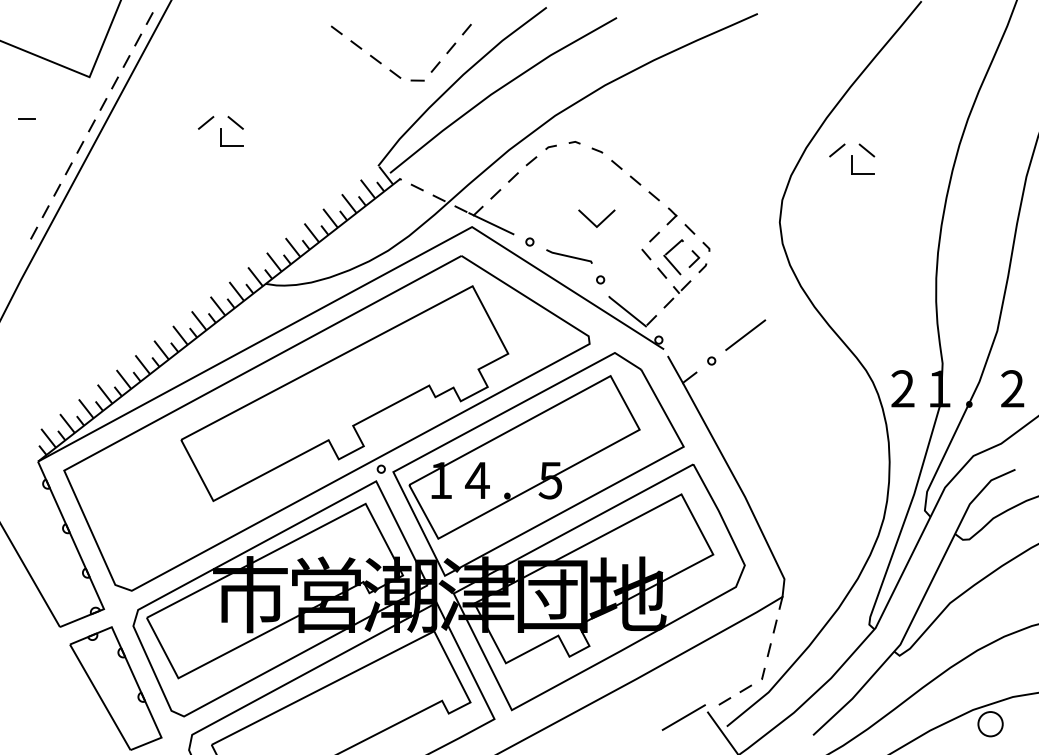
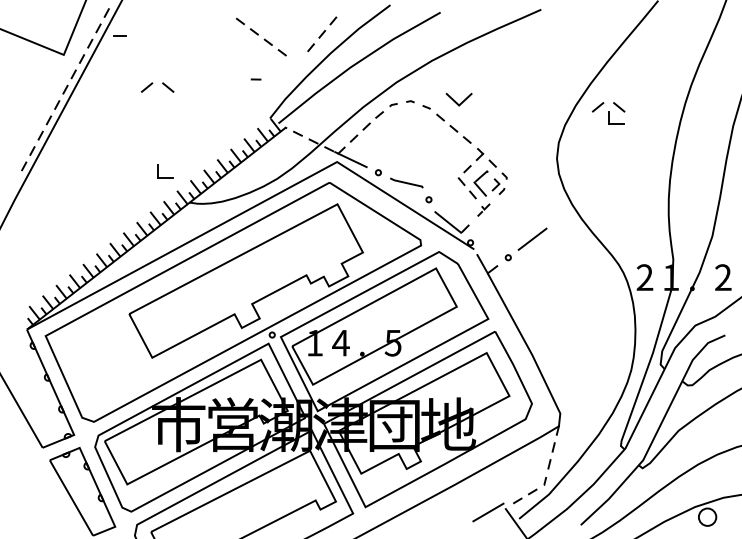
line: (417, 80) -> (255, 79), moved
line: (26, 118) -> (119, 35), moved
part: (231, 145) -> (165, 177), moved
line: (592, 221) -> (456, 101), moved
part: (677, 294) -> (483, 210), size x0.6

